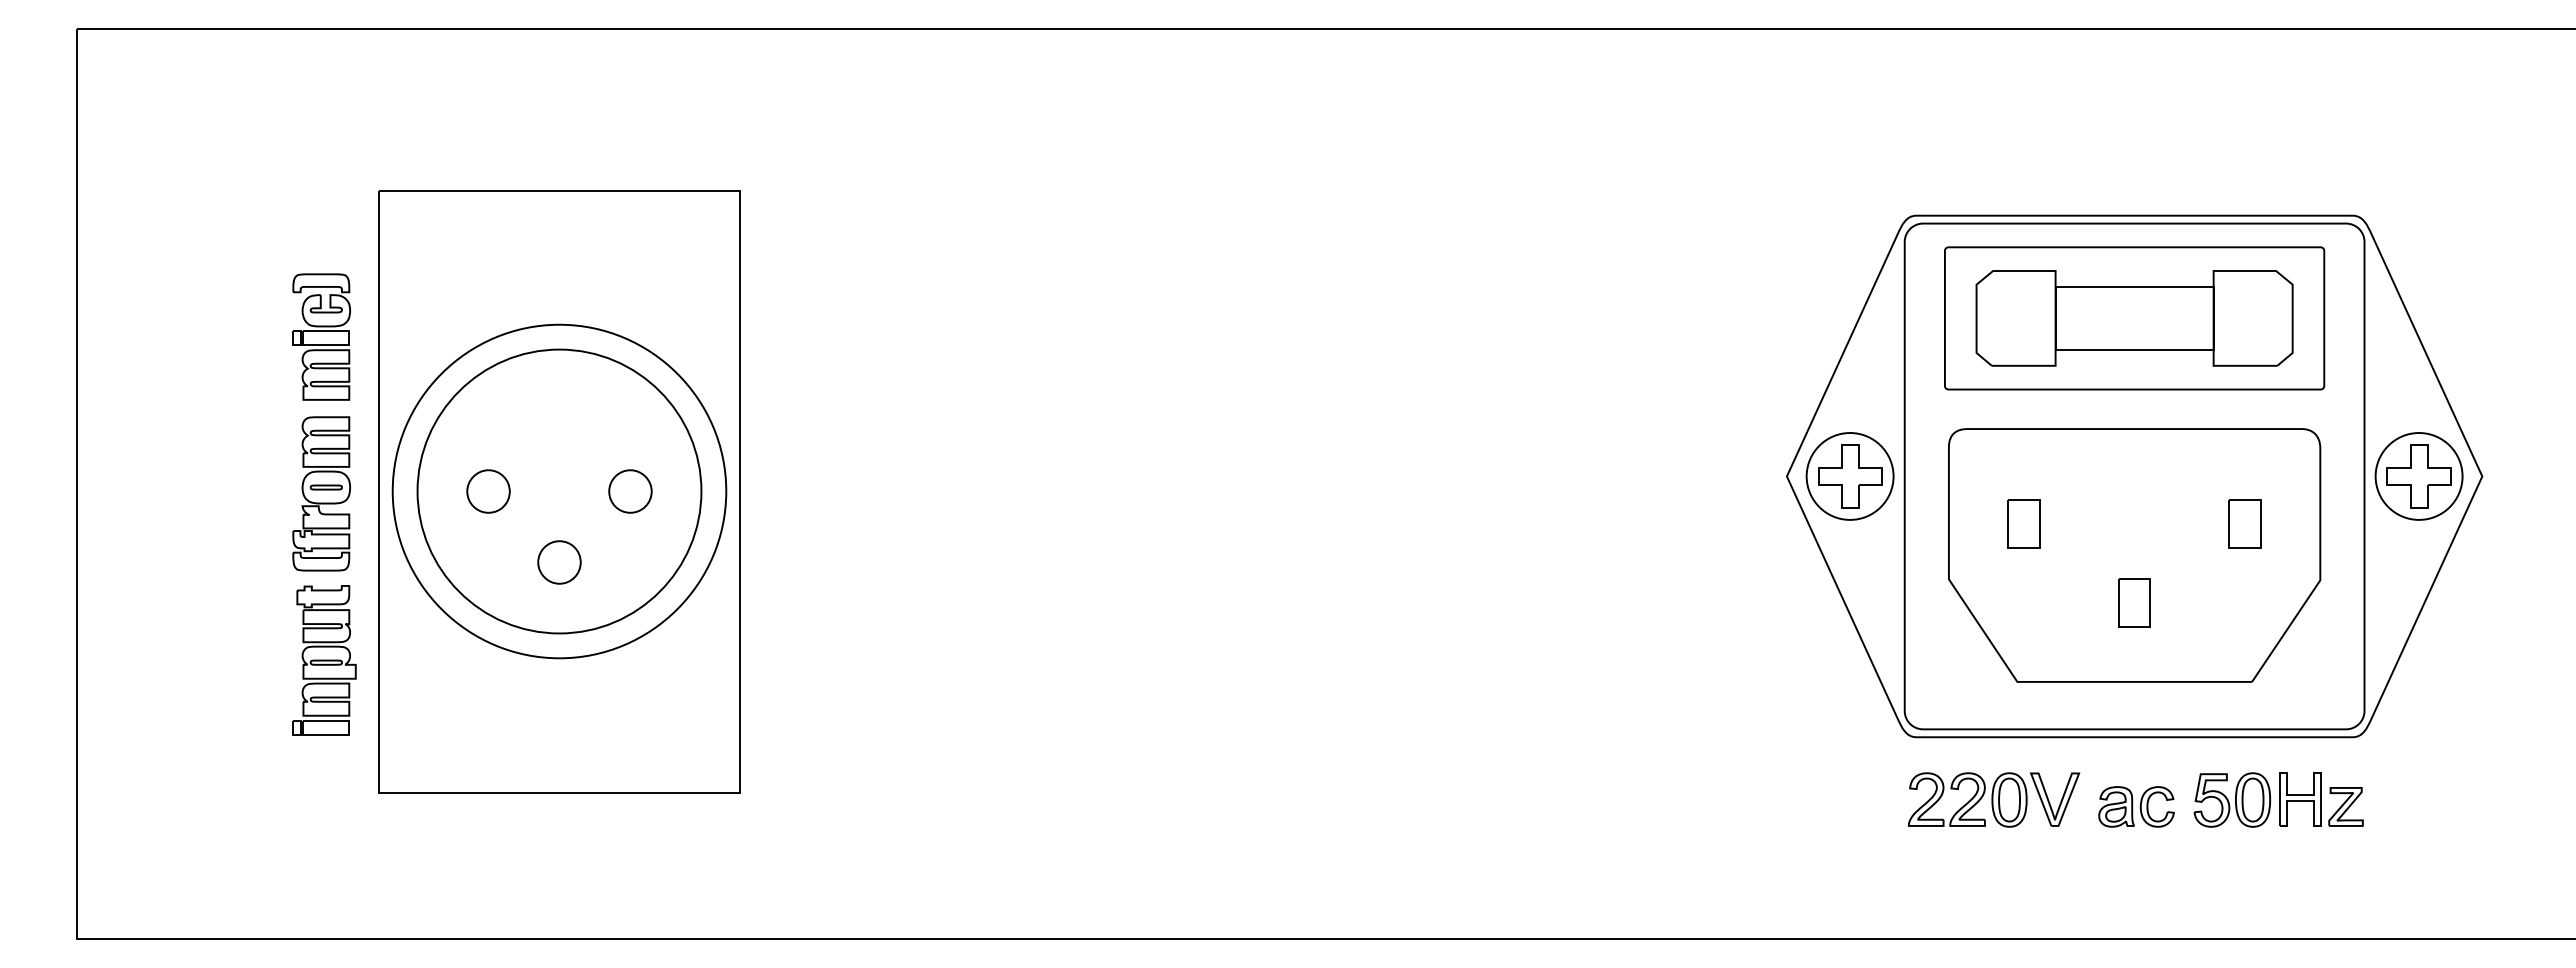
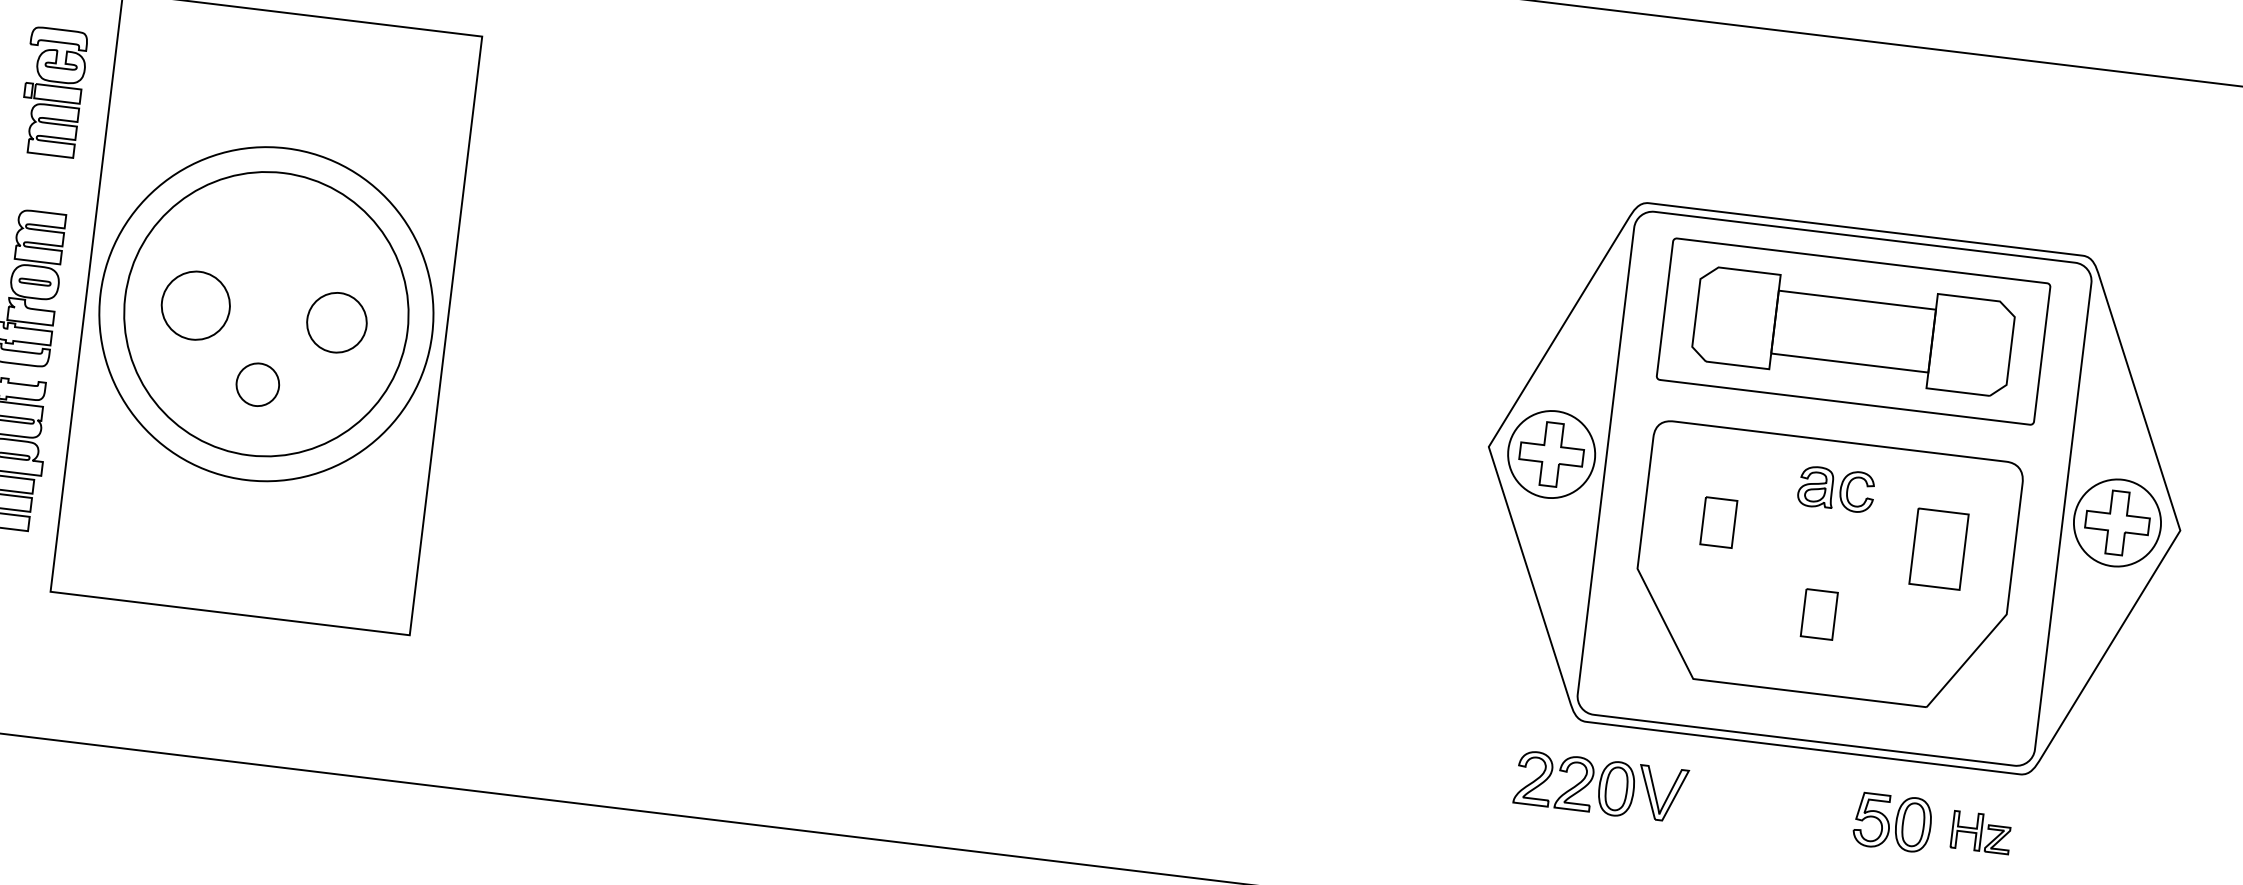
part: (321, 336) -> (53, 91), moved
part: (488, 491) -> (195, 305), size x1.6
part: (630, 491) -> (337, 322), size x1.4
part: (2244, 523) -> (1938, 548), size x1.6
part: (1994, 799) -> (1601, 786), moved
part: (2321, 799) -> (1981, 832), size x0.7
part: (2136, 806) -> (1836, 489), moved

